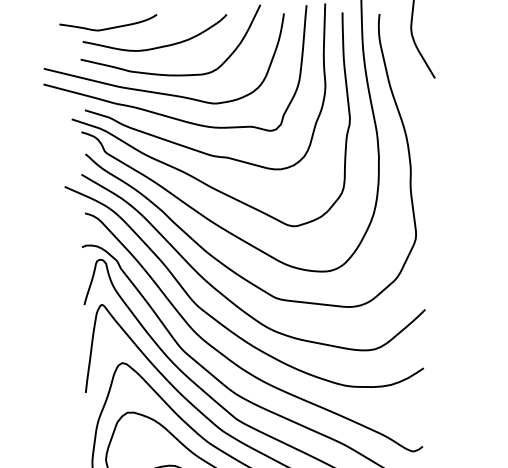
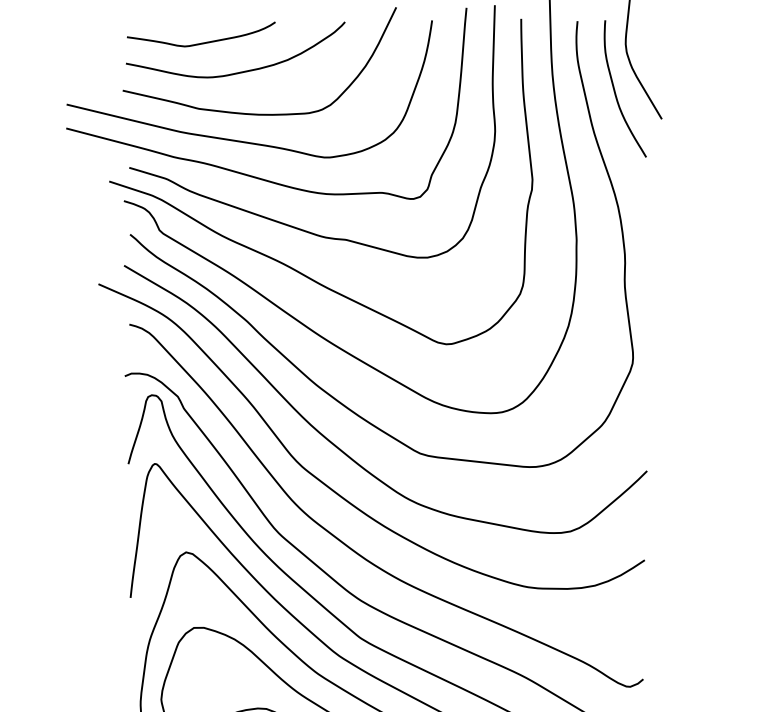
curve: (108, 27) -> (201, 41), moved
curve: (405, 61) -> (617, 93), added

